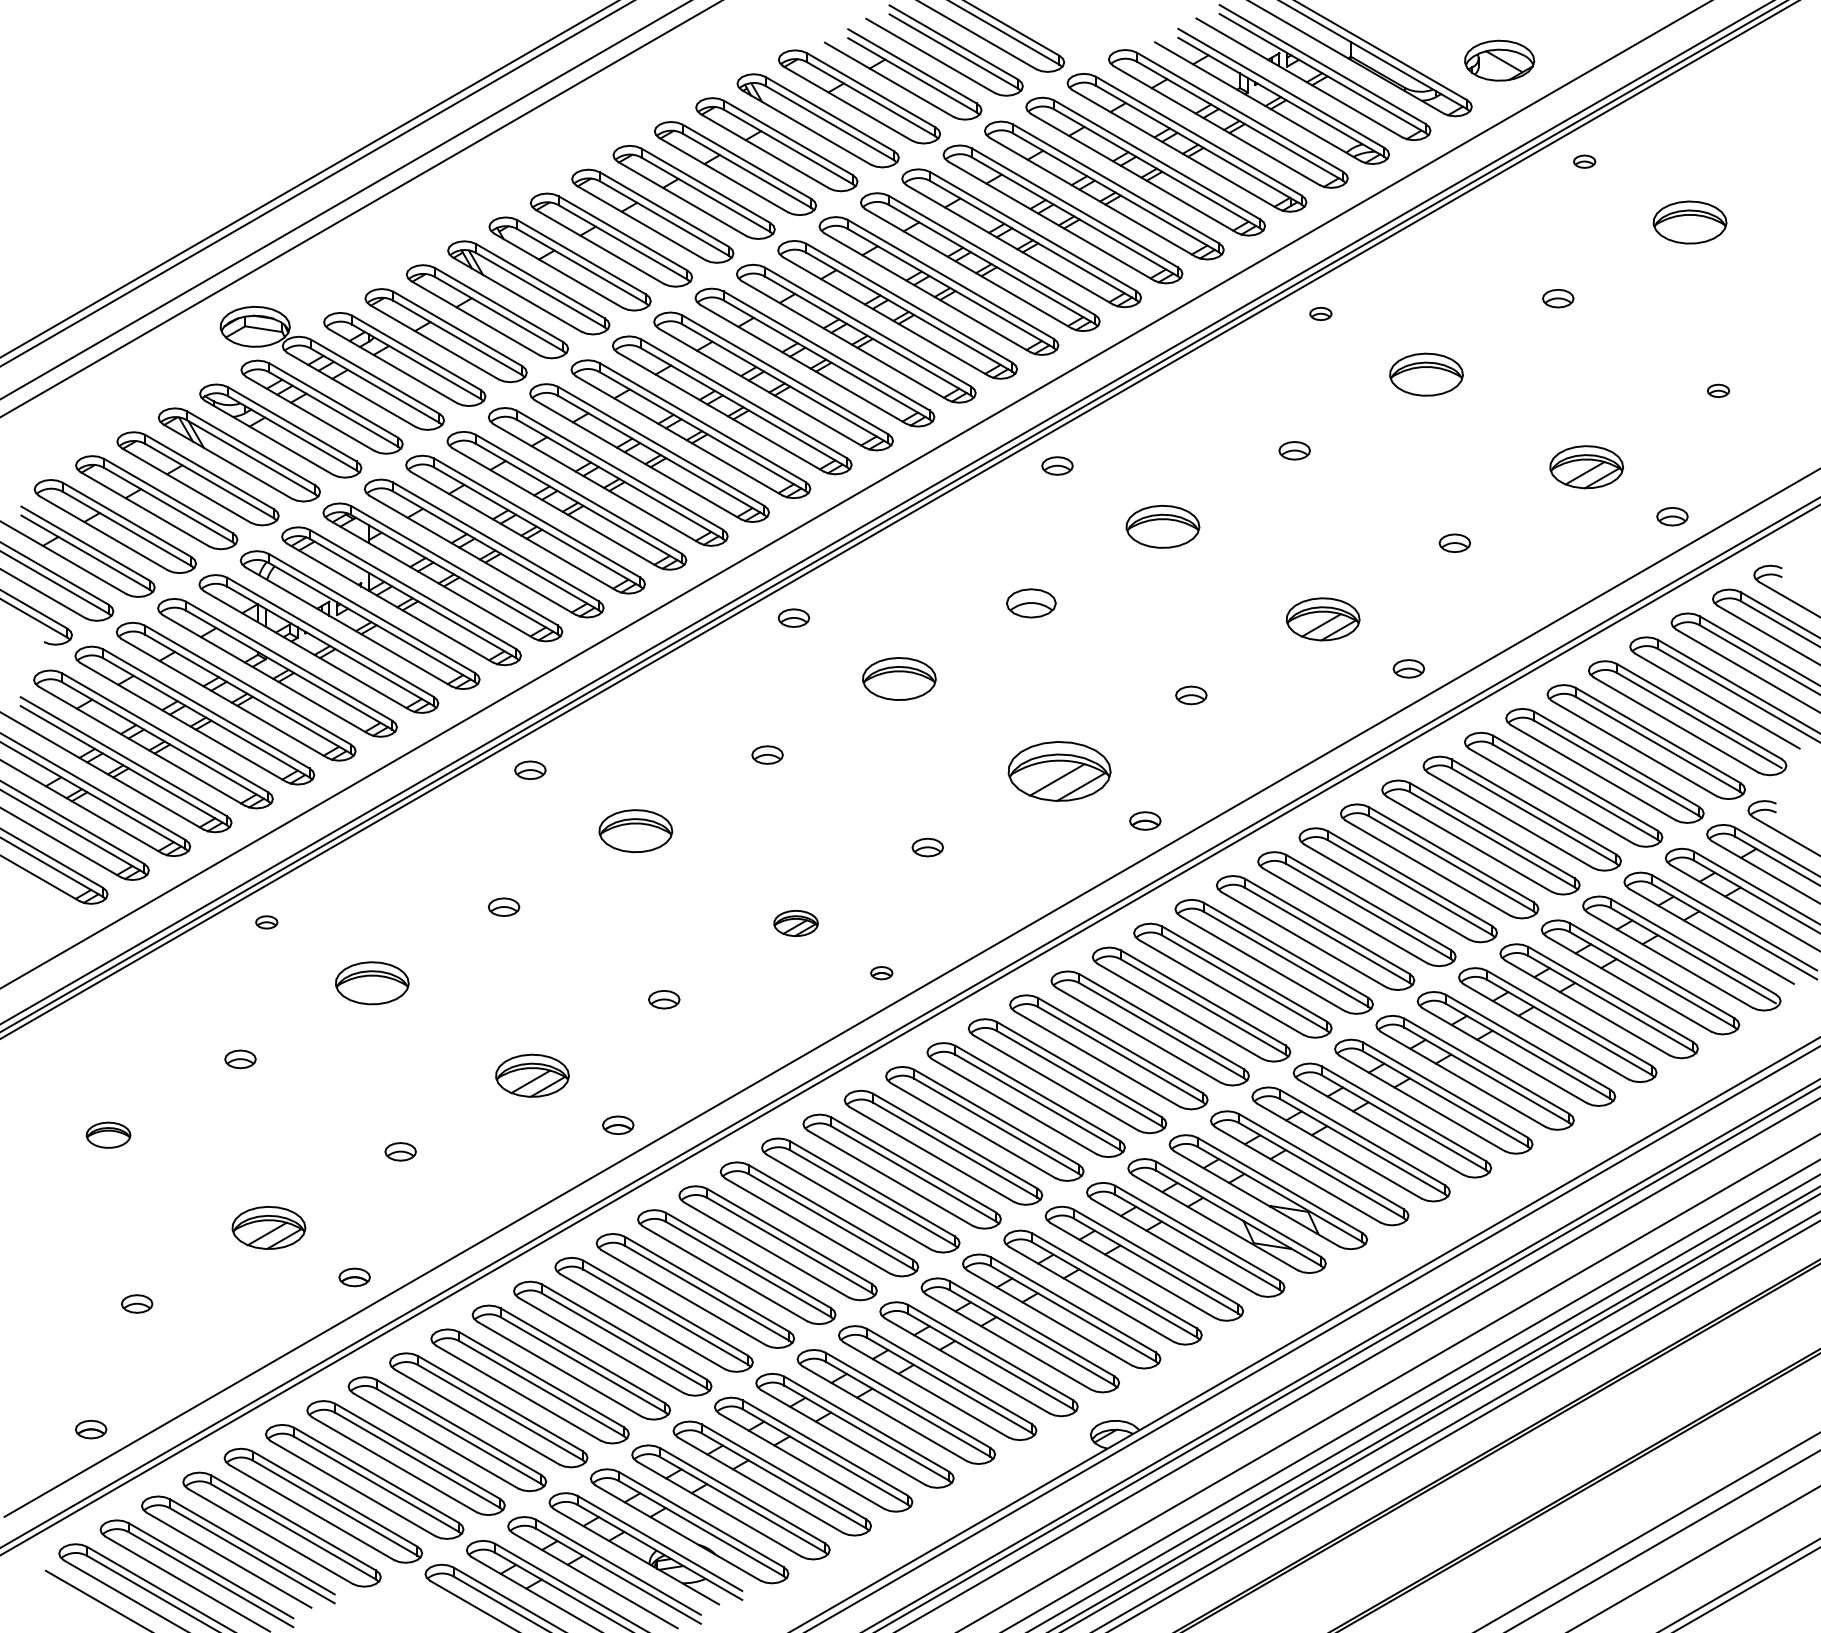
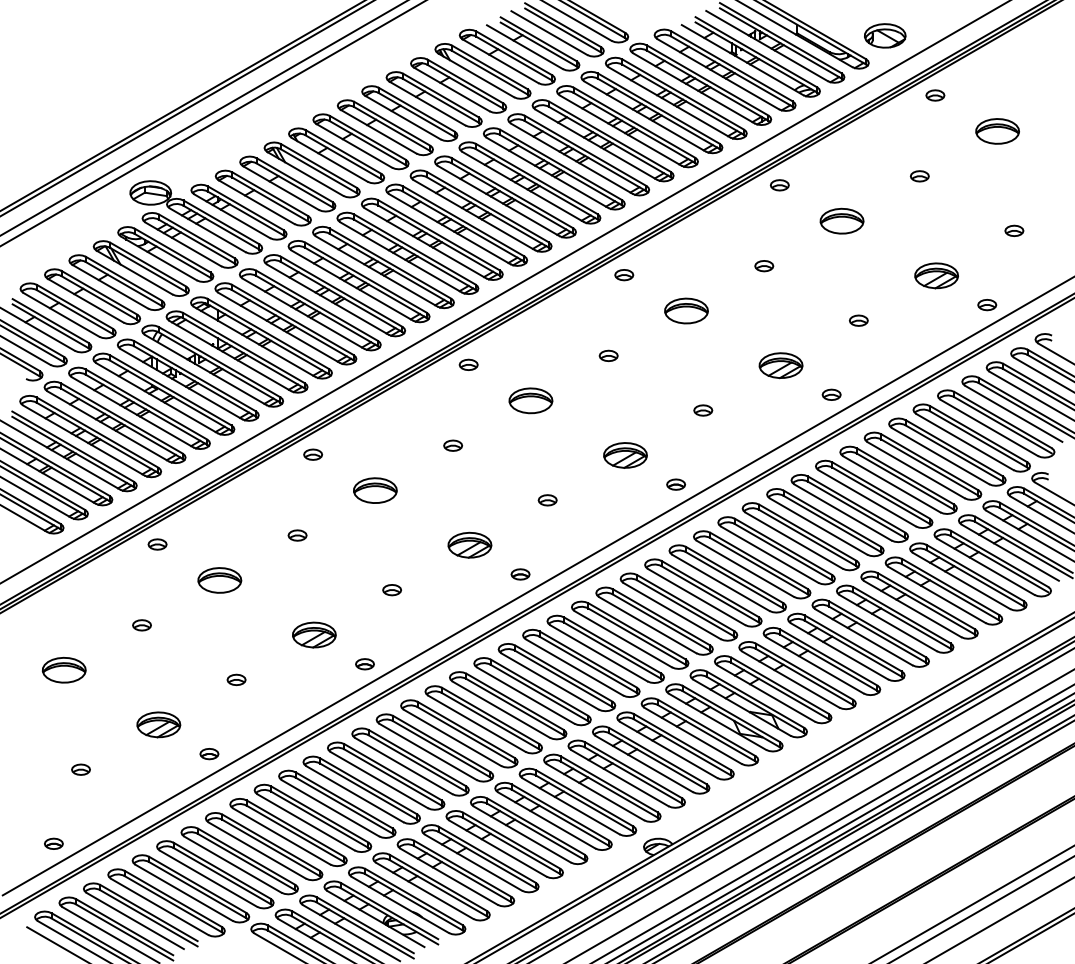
part: (1584, 161) -> (935, 95), size x1.43
part: (1320, 314) -> (779, 185), size x1.43
part: (1718, 390) -> (1014, 230), size x1.43
part: (1030, 602) -> (608, 355), size x0.62
part: (1059, 771) -> (625, 455), size x0.71
part: (266, 922) -> (157, 544), size x1.43
part: (795, 922) -> (469, 544), size x1.67
part: (881, 973) -> (520, 574), size x1.43
part: (107, 1134) -> (63, 669), size x1.67

